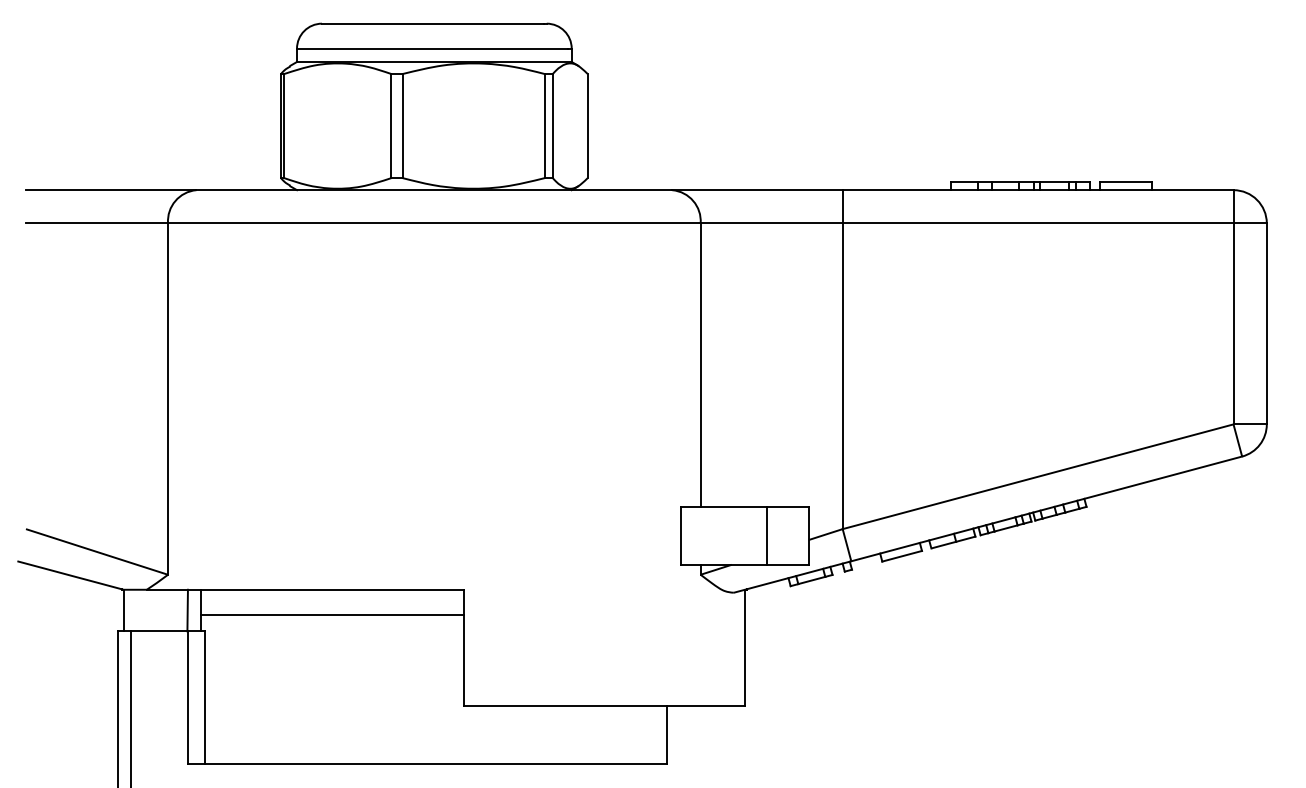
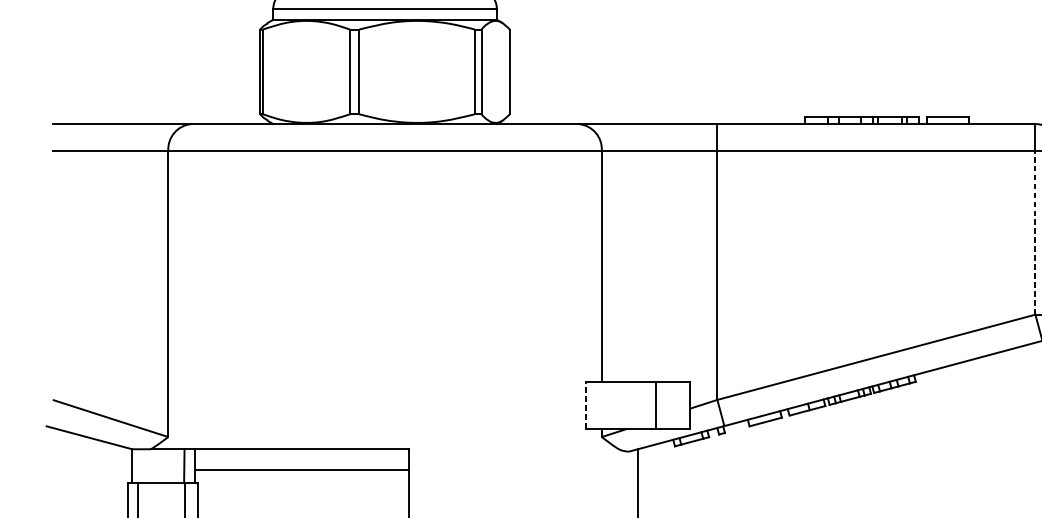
line: (1233, 323) -> (1035, 232), solid -> dashed
line: (680, 535) -> (585, 405), solid -> dashed

